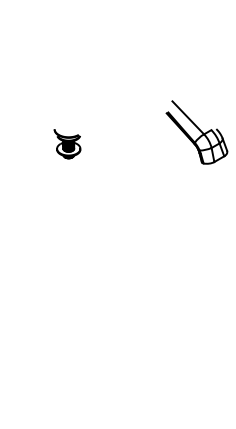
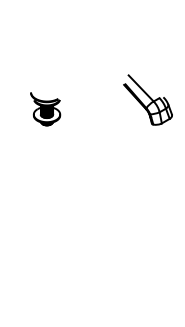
part: (67, 143) -> (45, 108), size x1.43

